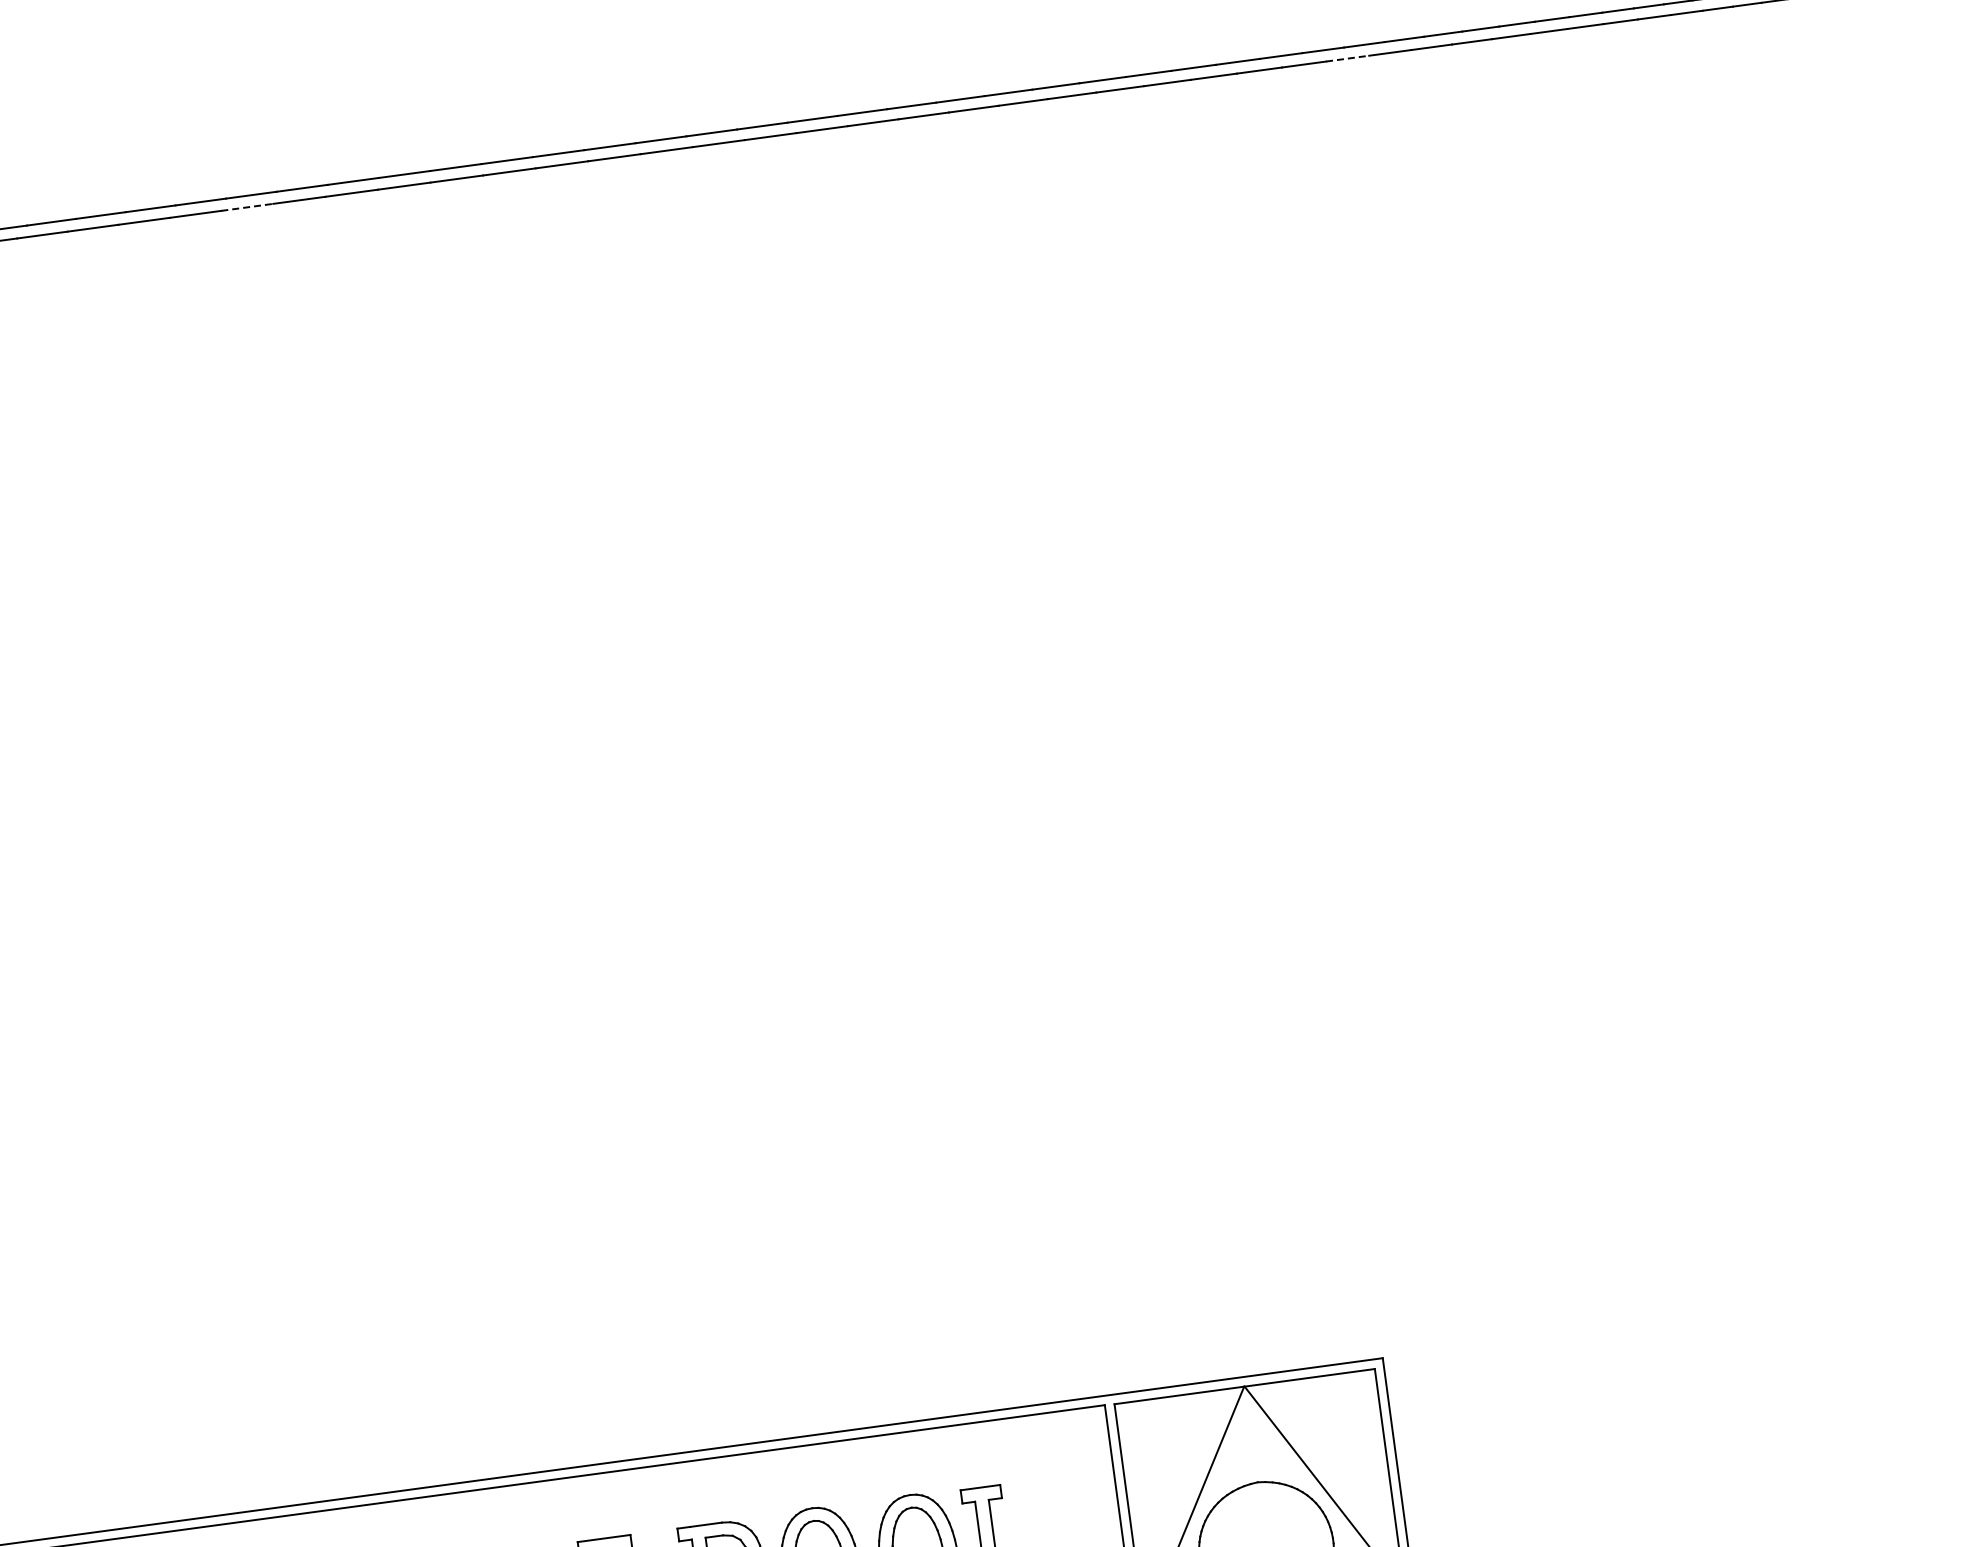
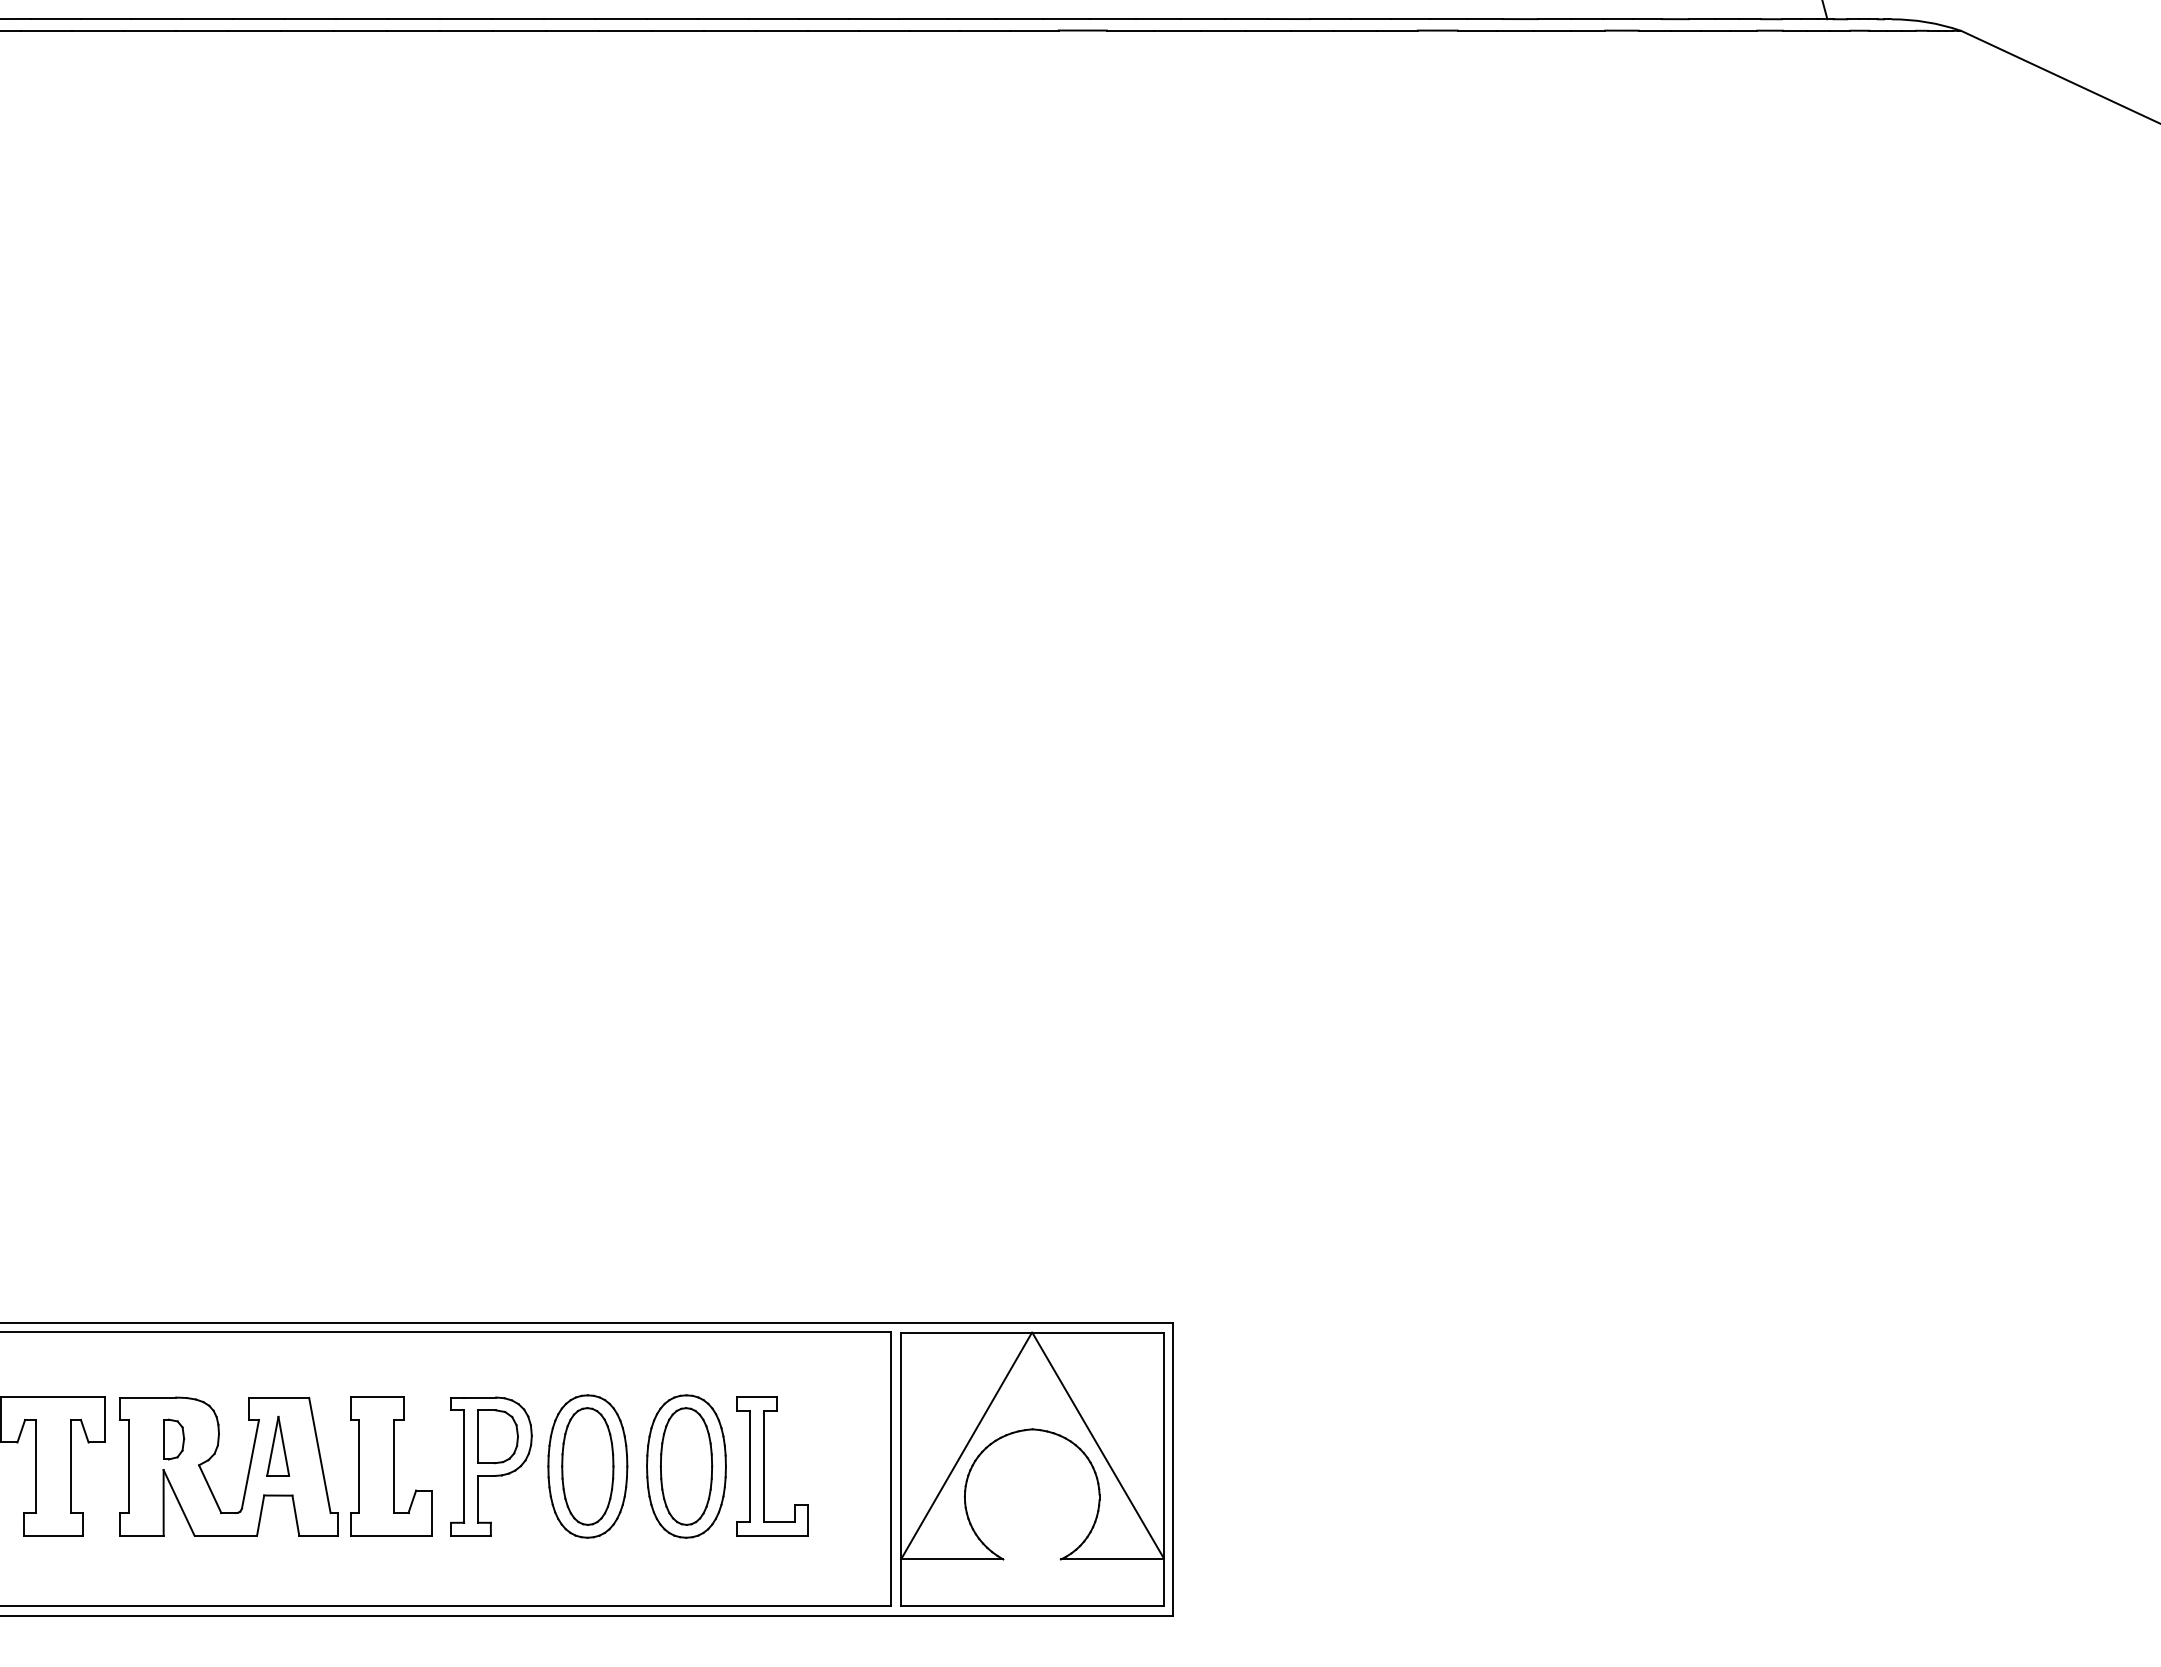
line: (1347, 58) -> (1312, 30), dashed -> solid
line: (247, 207) -> (202, 30), dashed -> solid

